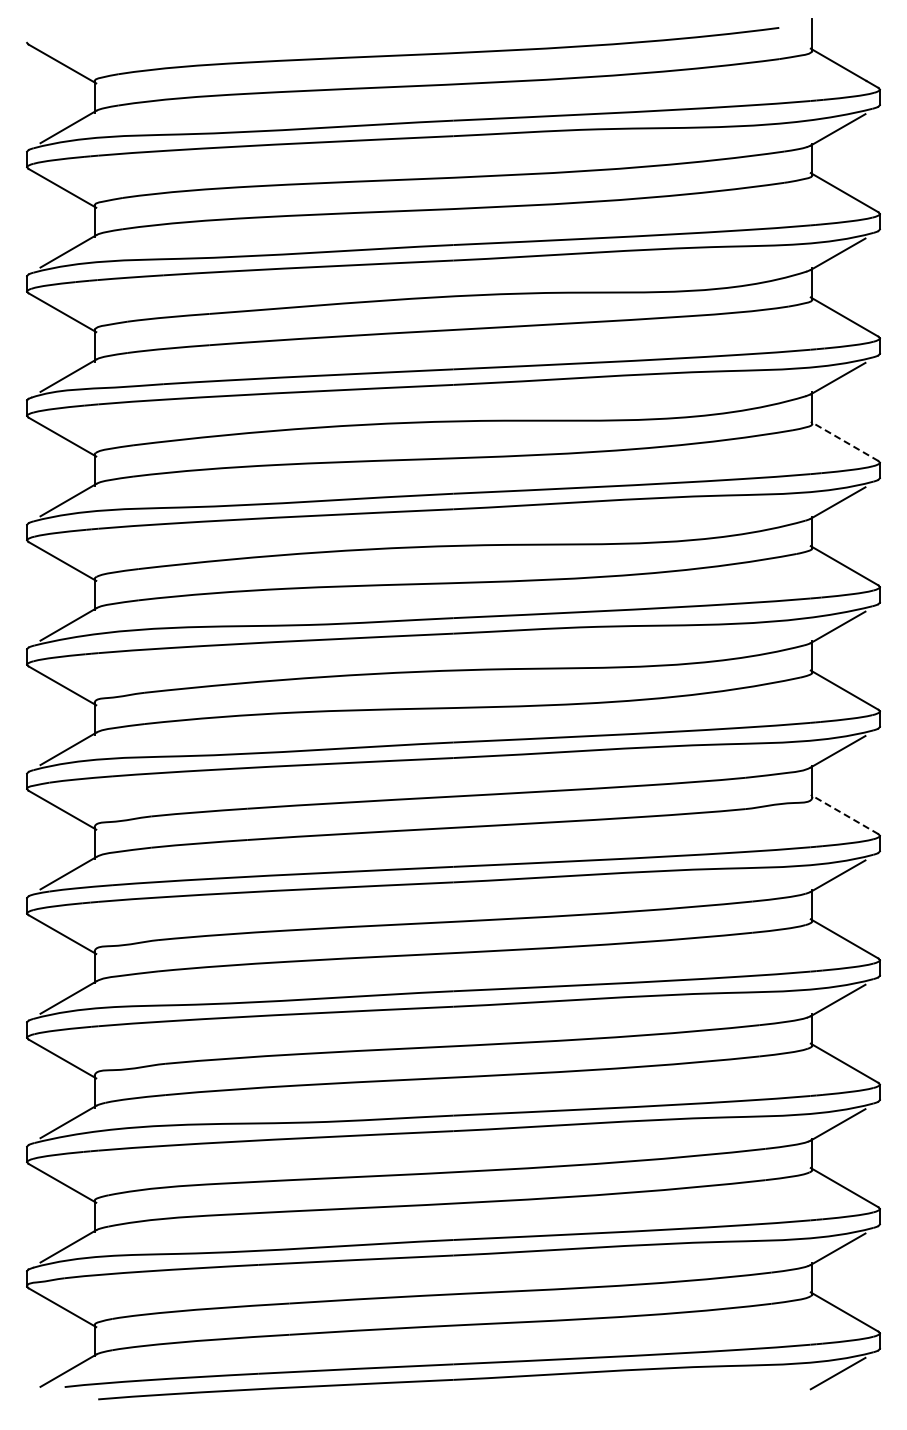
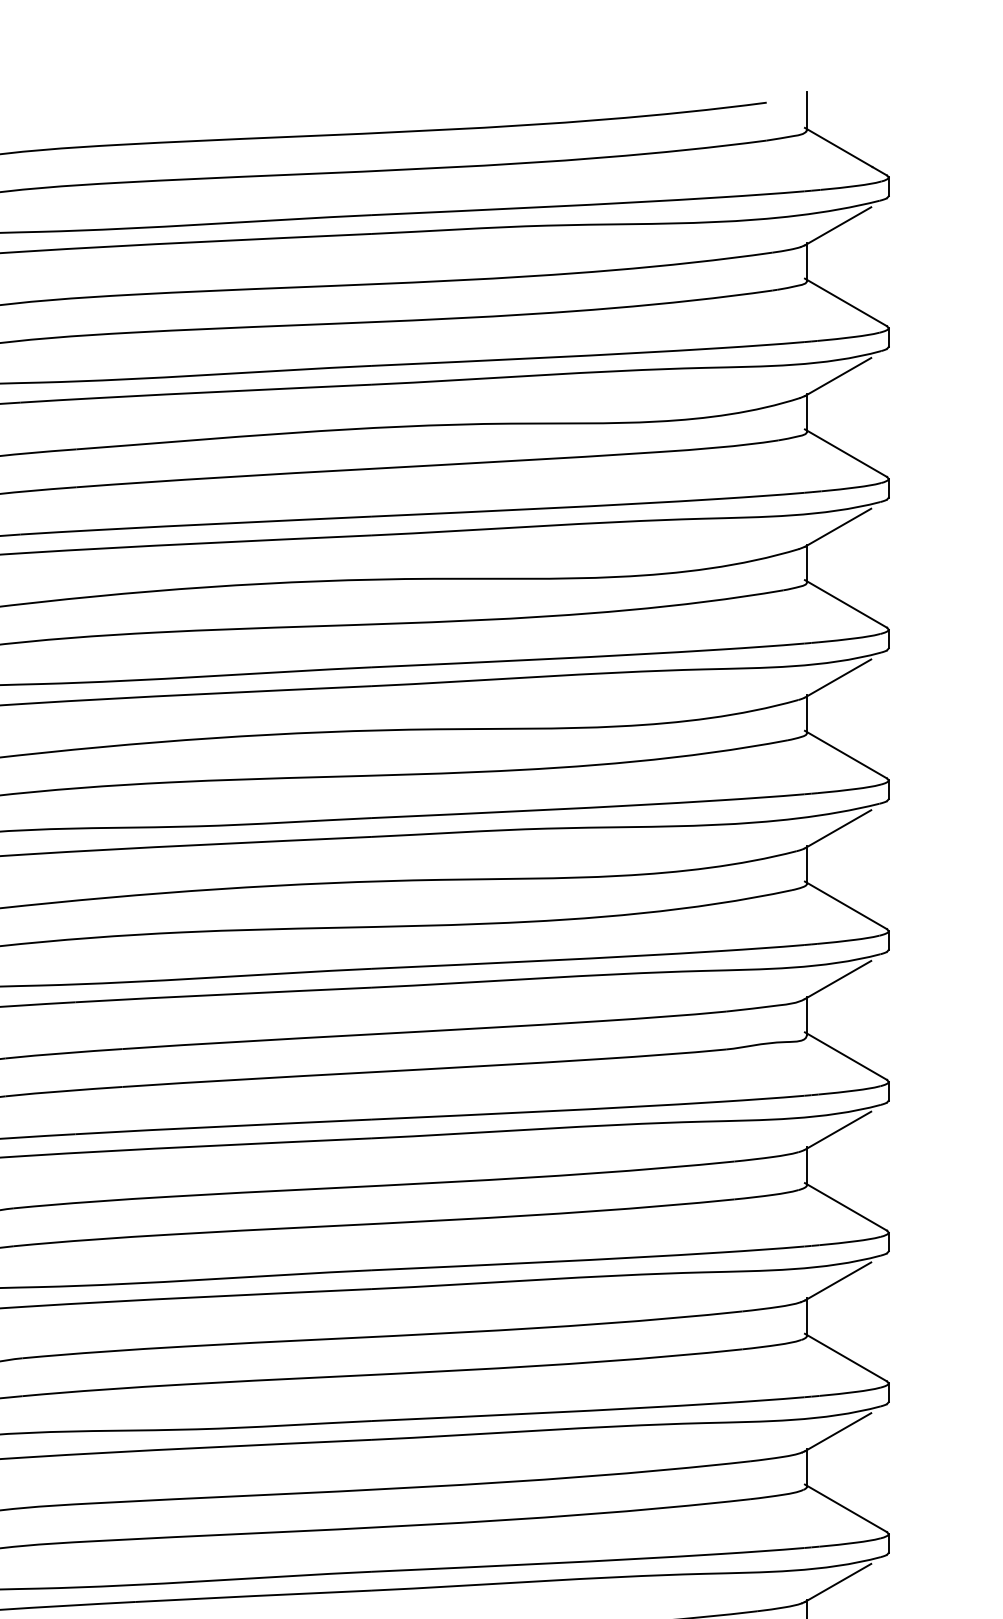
line: (844, 441) -> (845, 603), dashed -> solid
line: (844, 814) -> (845, 1056), dashed -> solid

